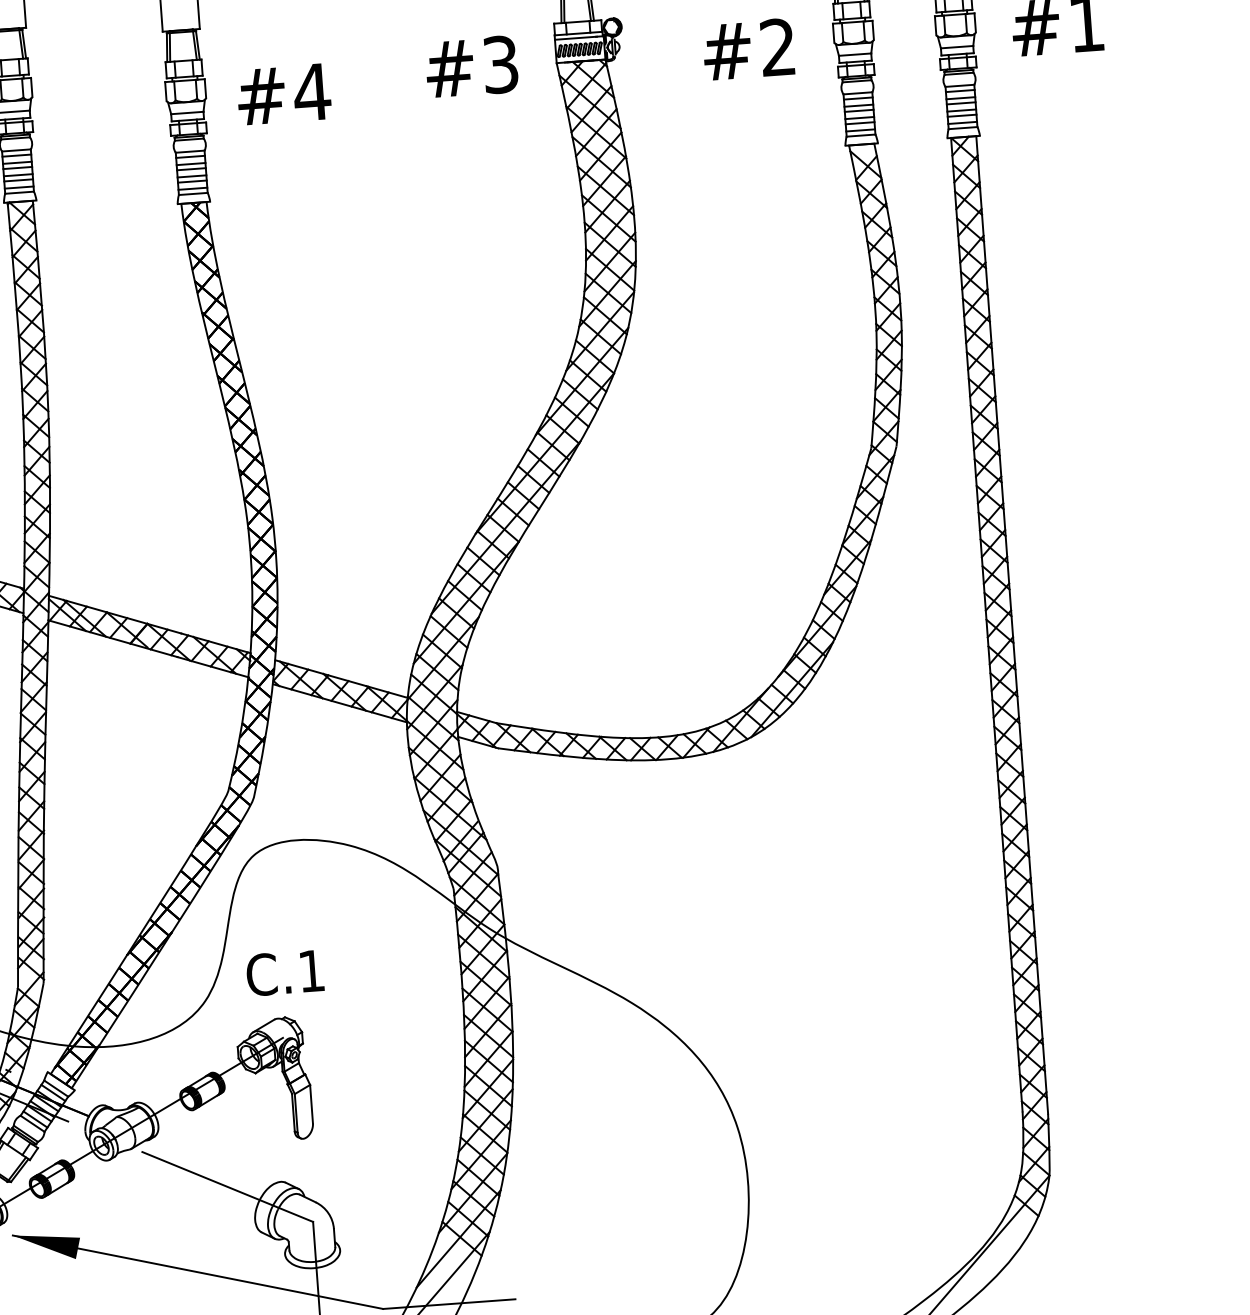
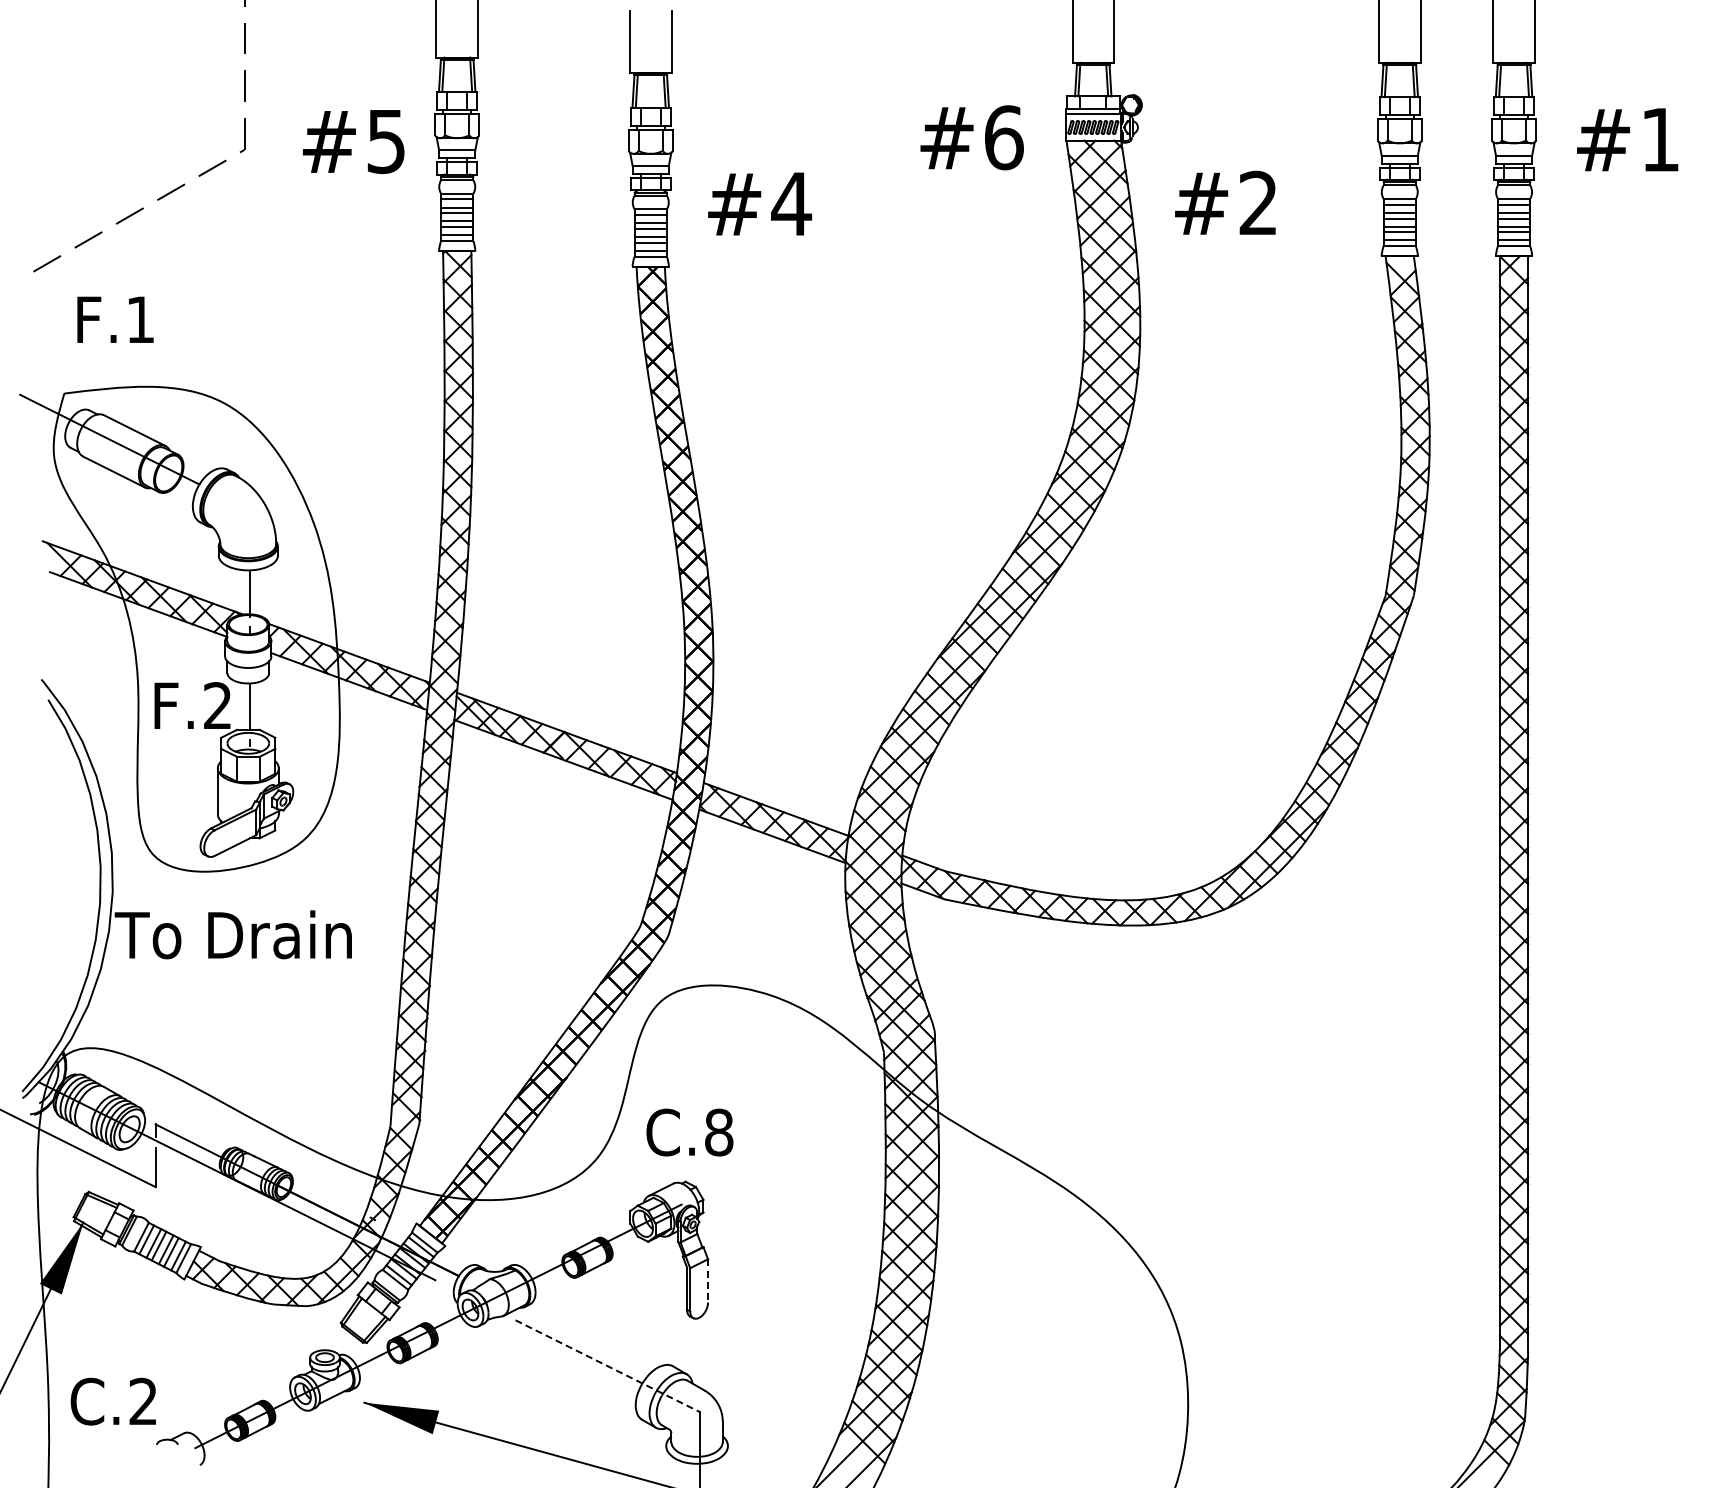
text: (748, 48) -> (1225, 202), moved
text: (501, 64) -> (1004, 137), #3 -> #6
text: (284, 93) -> (760, 203), moved
text: (312, 971) -> (719, 1132), C.1 -> C.8
line: (311, 1103) -> (708, 1280), solid -> dashed
line: (228, 1187) -> (608, 1366), solid -> dashed

